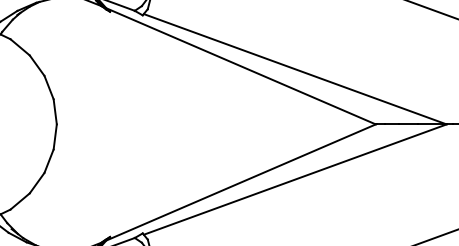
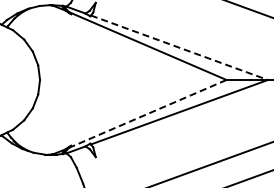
line: (295, 68) -> (179, 47), solid -> dashed
line: (240, 181) -> (147, 113), solid -> dashed

